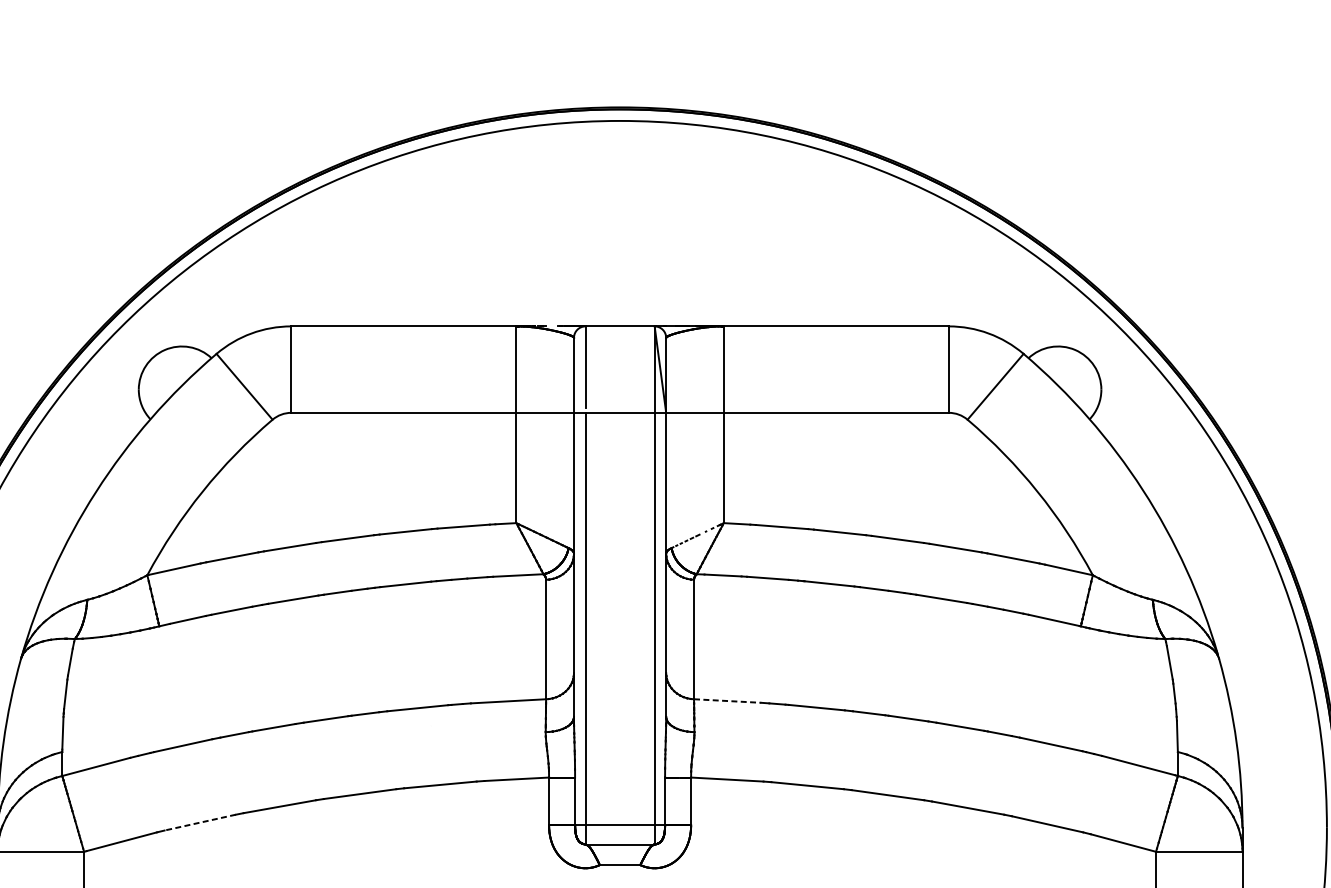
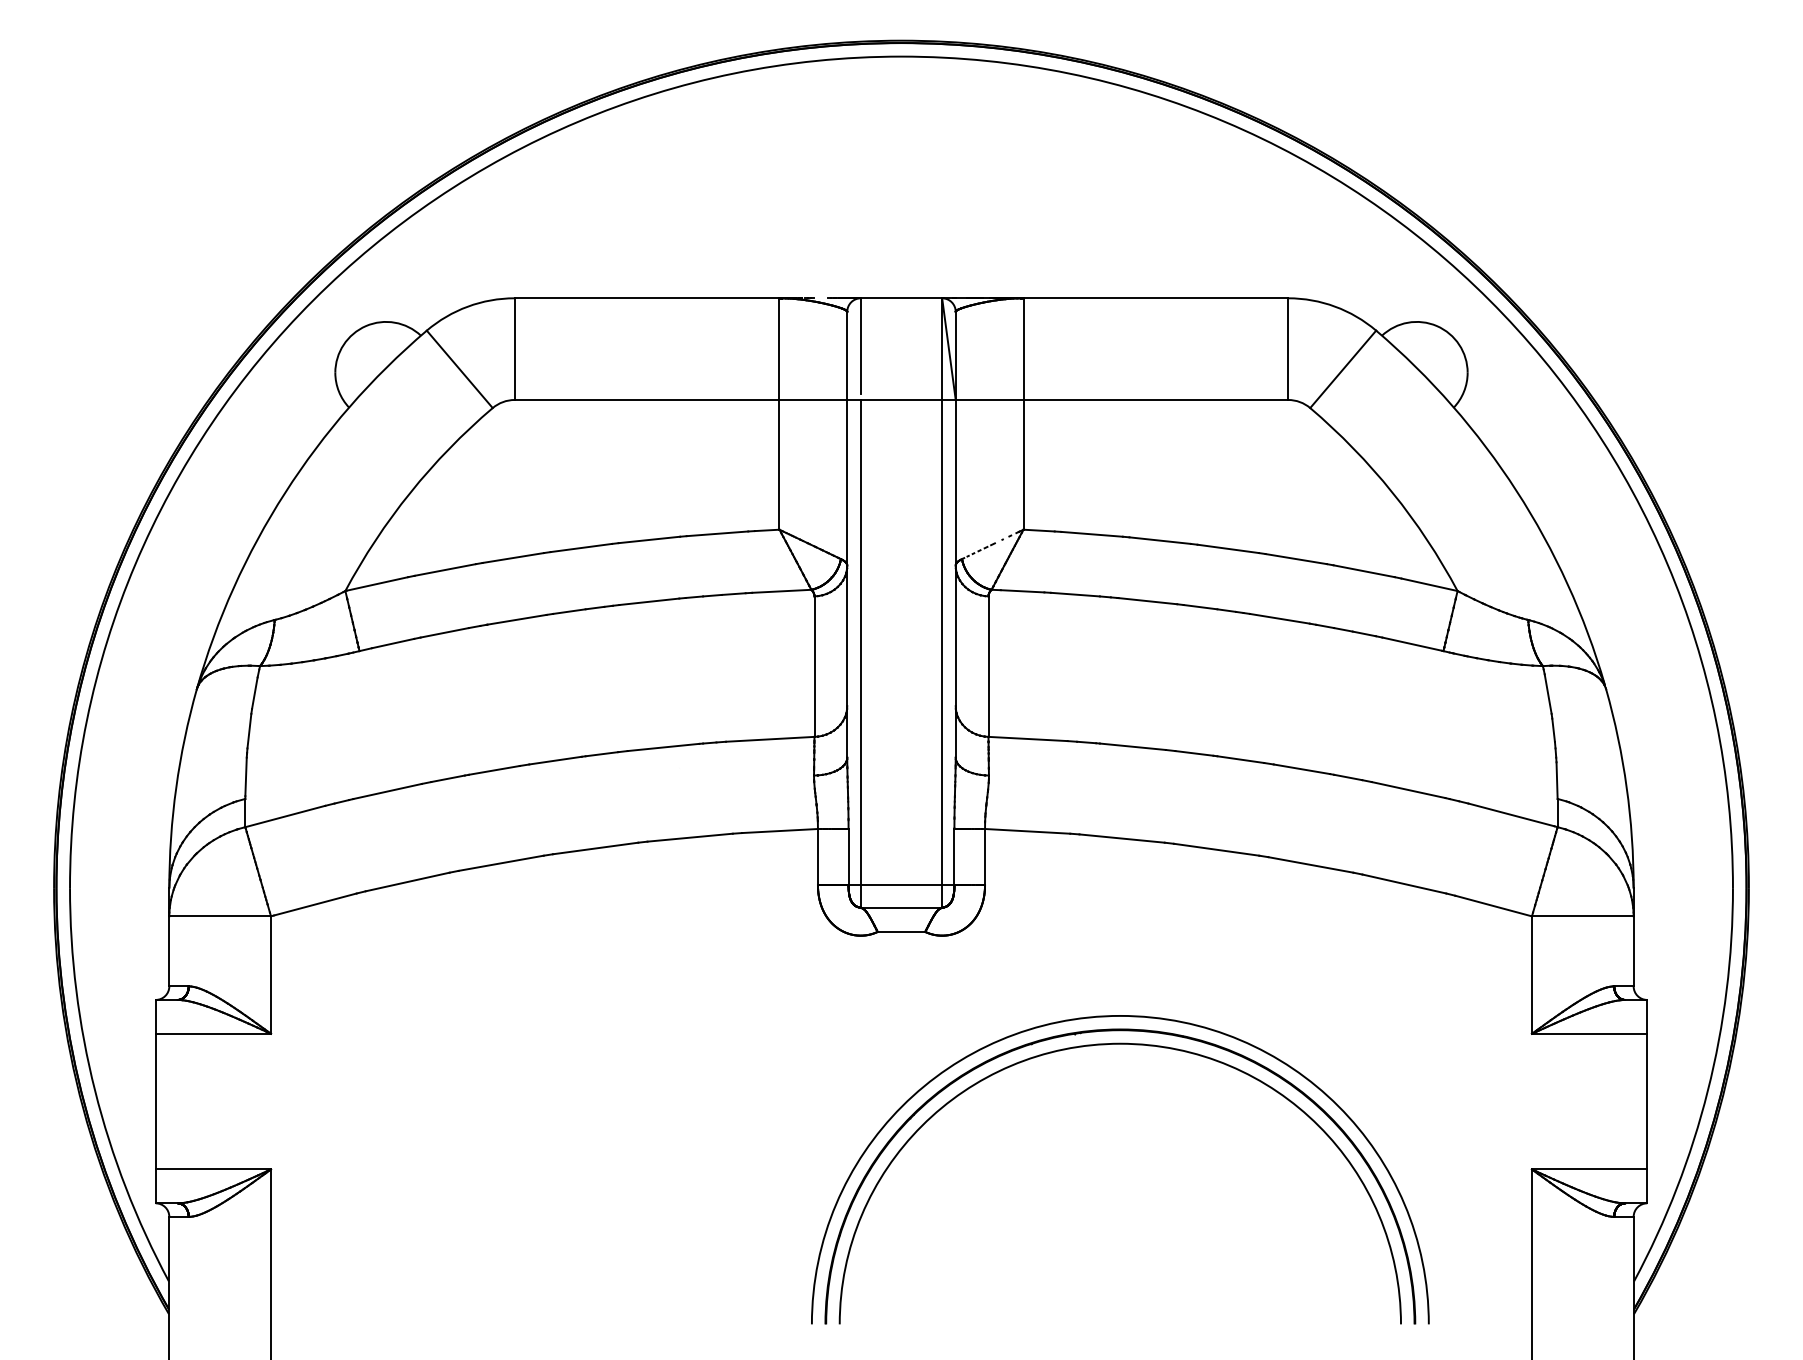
line: (728, 700) -> (1028, 738), dashed -> solid
line: (200, 823) -> (407, 882), dashed -> solid

